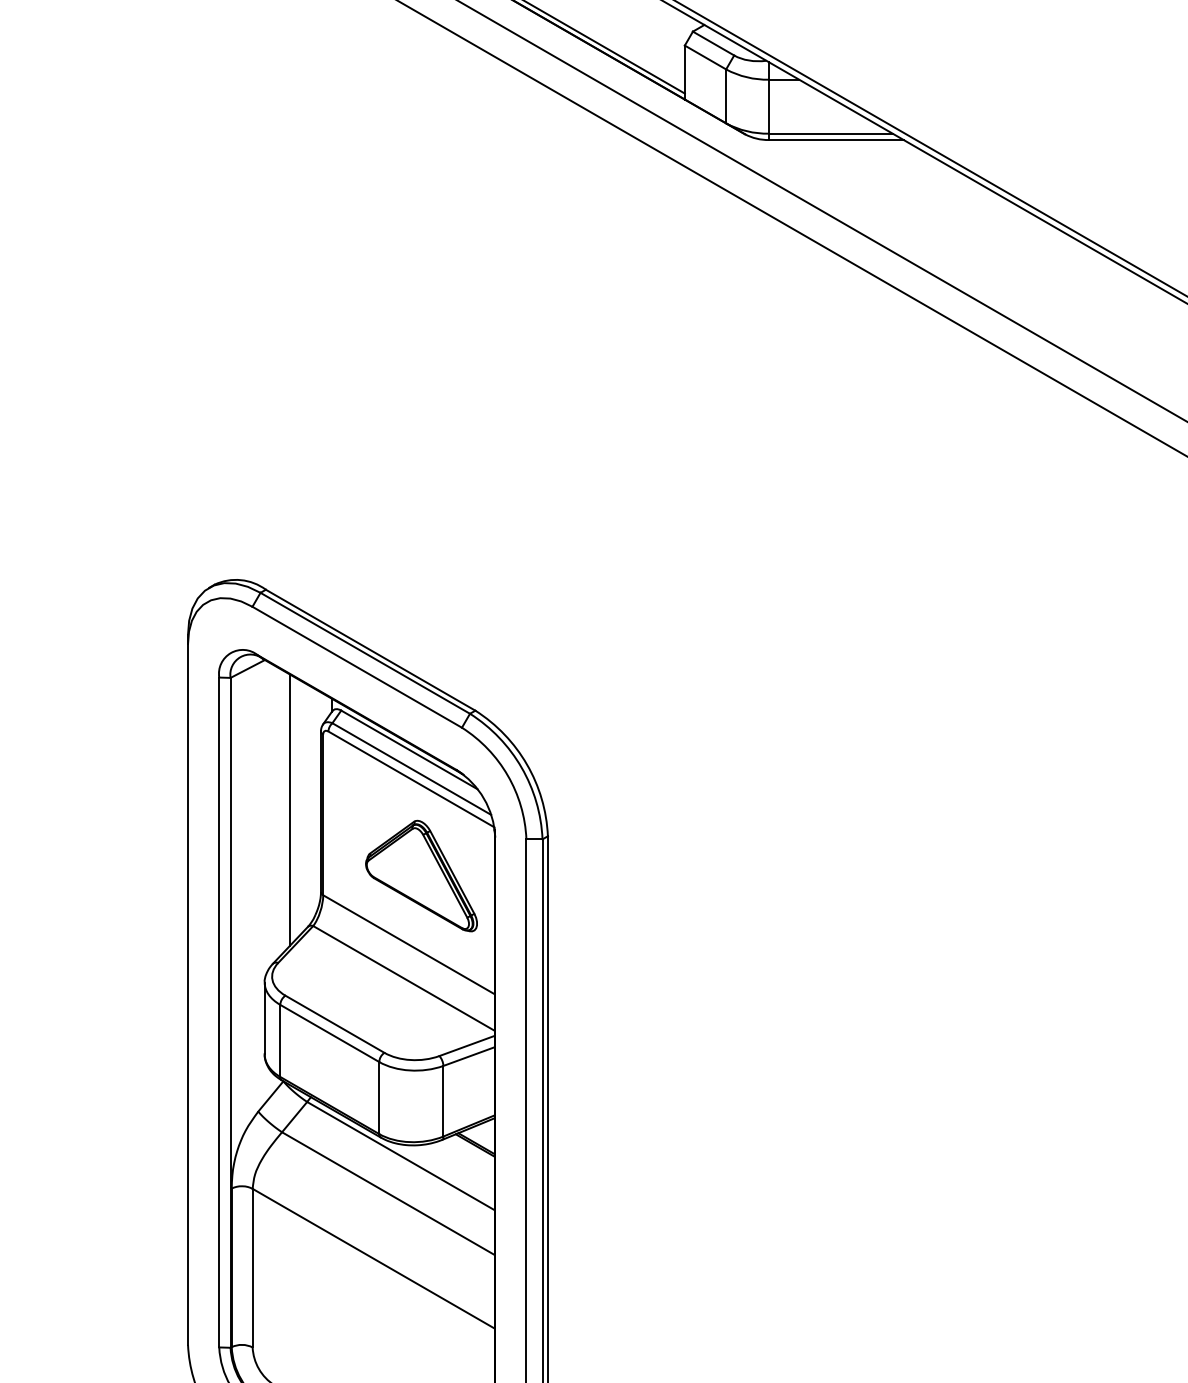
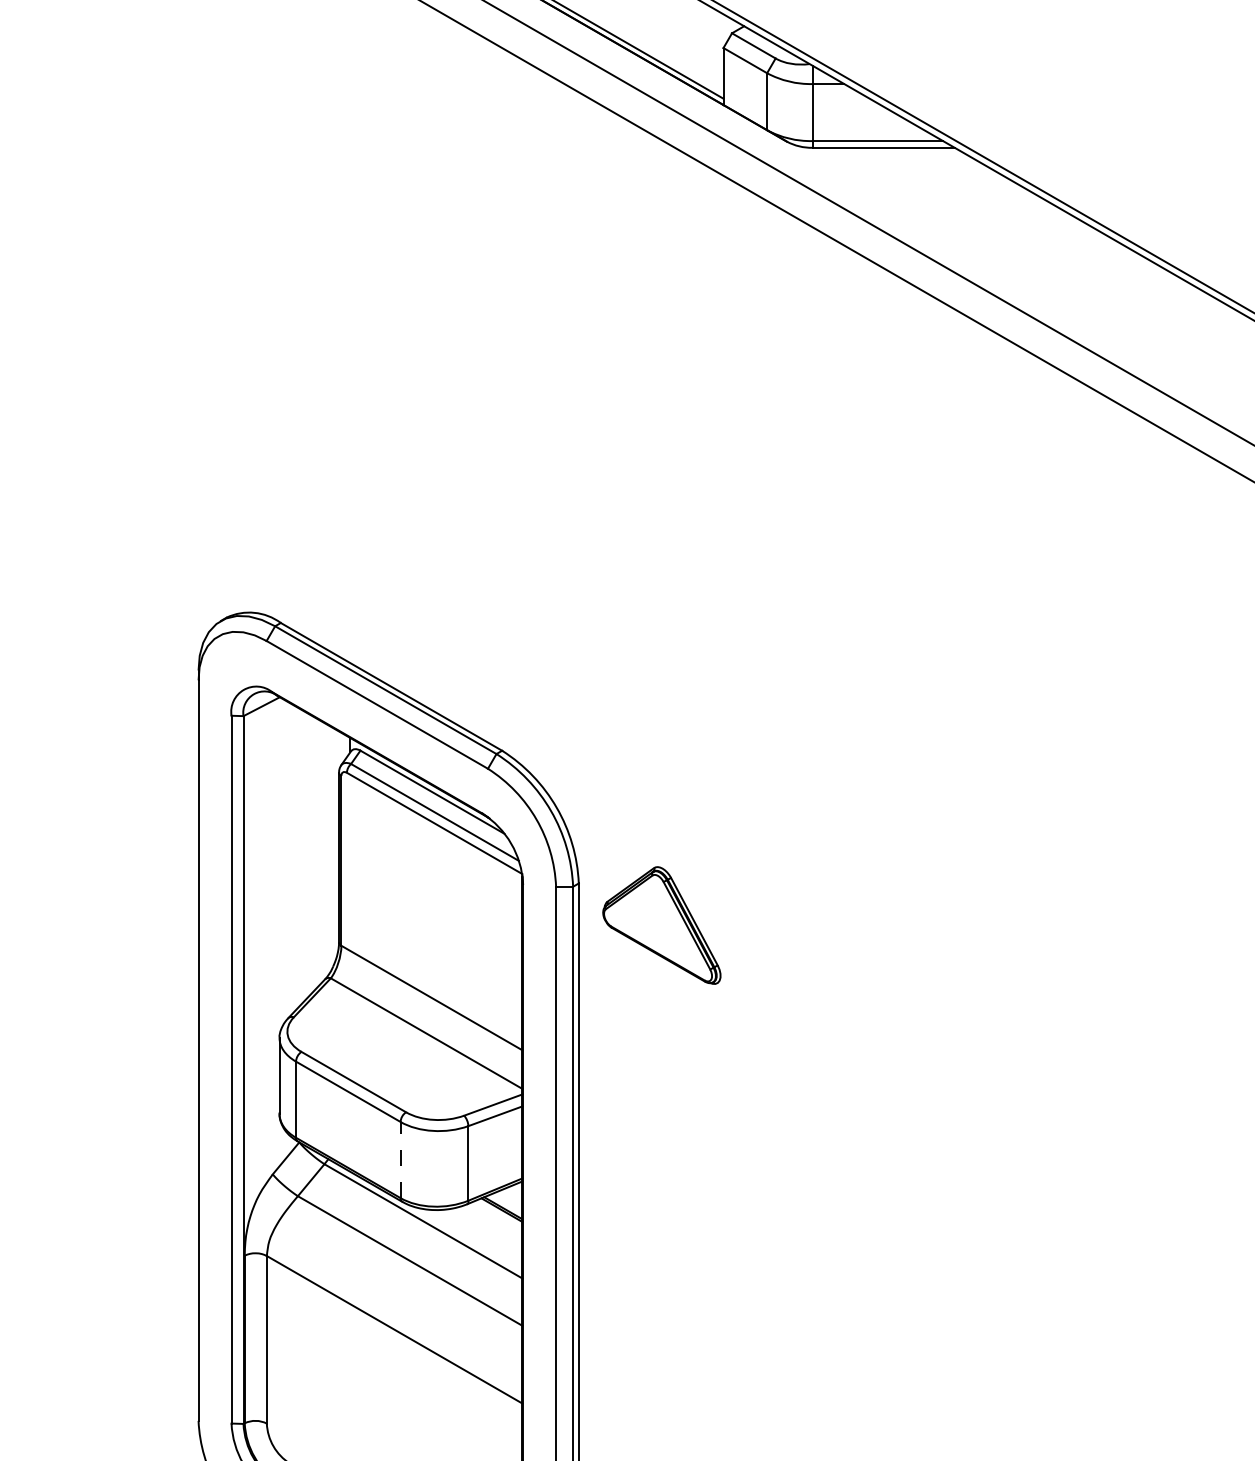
line: (290, 809) -> (306, 855), removed
part: (421, 875) -> (661, 924), moved
line: (379, 1097) -> (400, 1159), solid -> dashed

